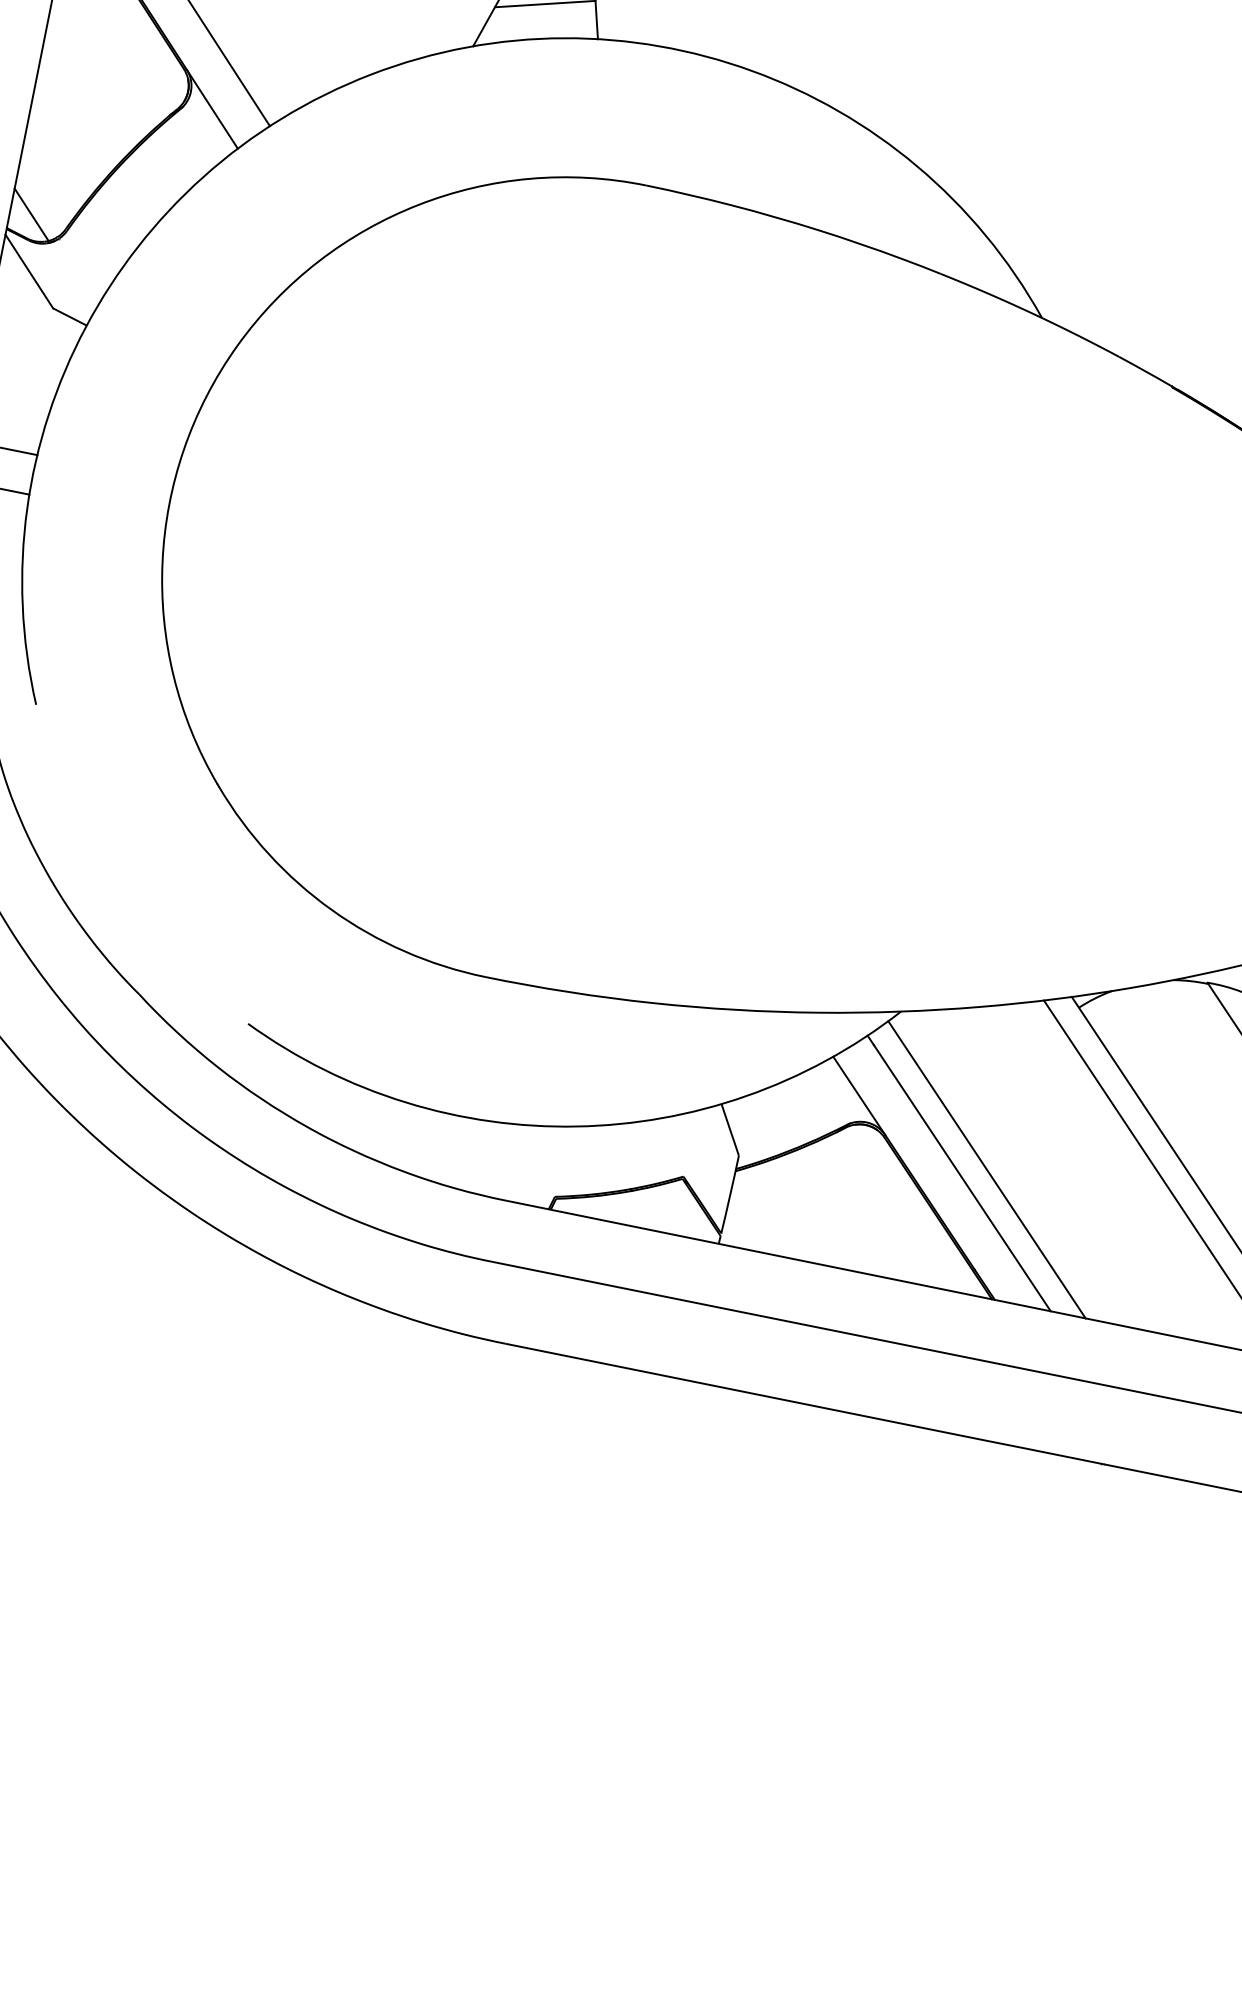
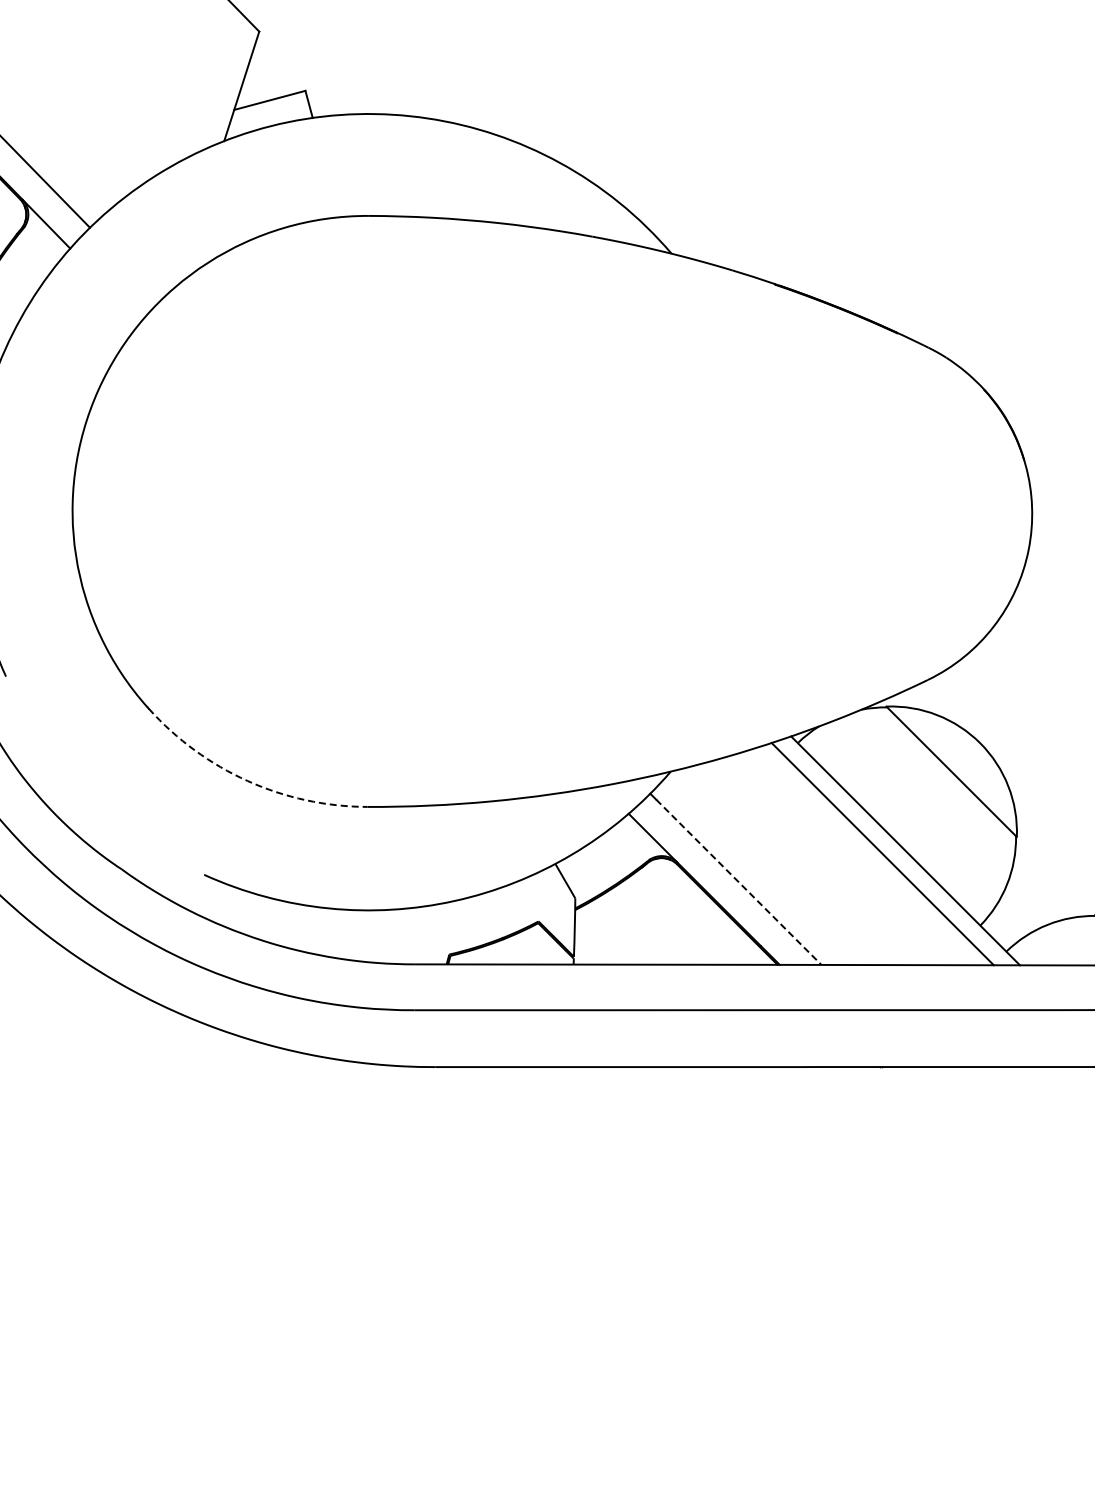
arc: (331, 910) -> (247, 781), solid -> dashed
line: (987, 1169) -> (755, 872), removed
line: (961, 1178) -> (738, 882), solid -> dashed

